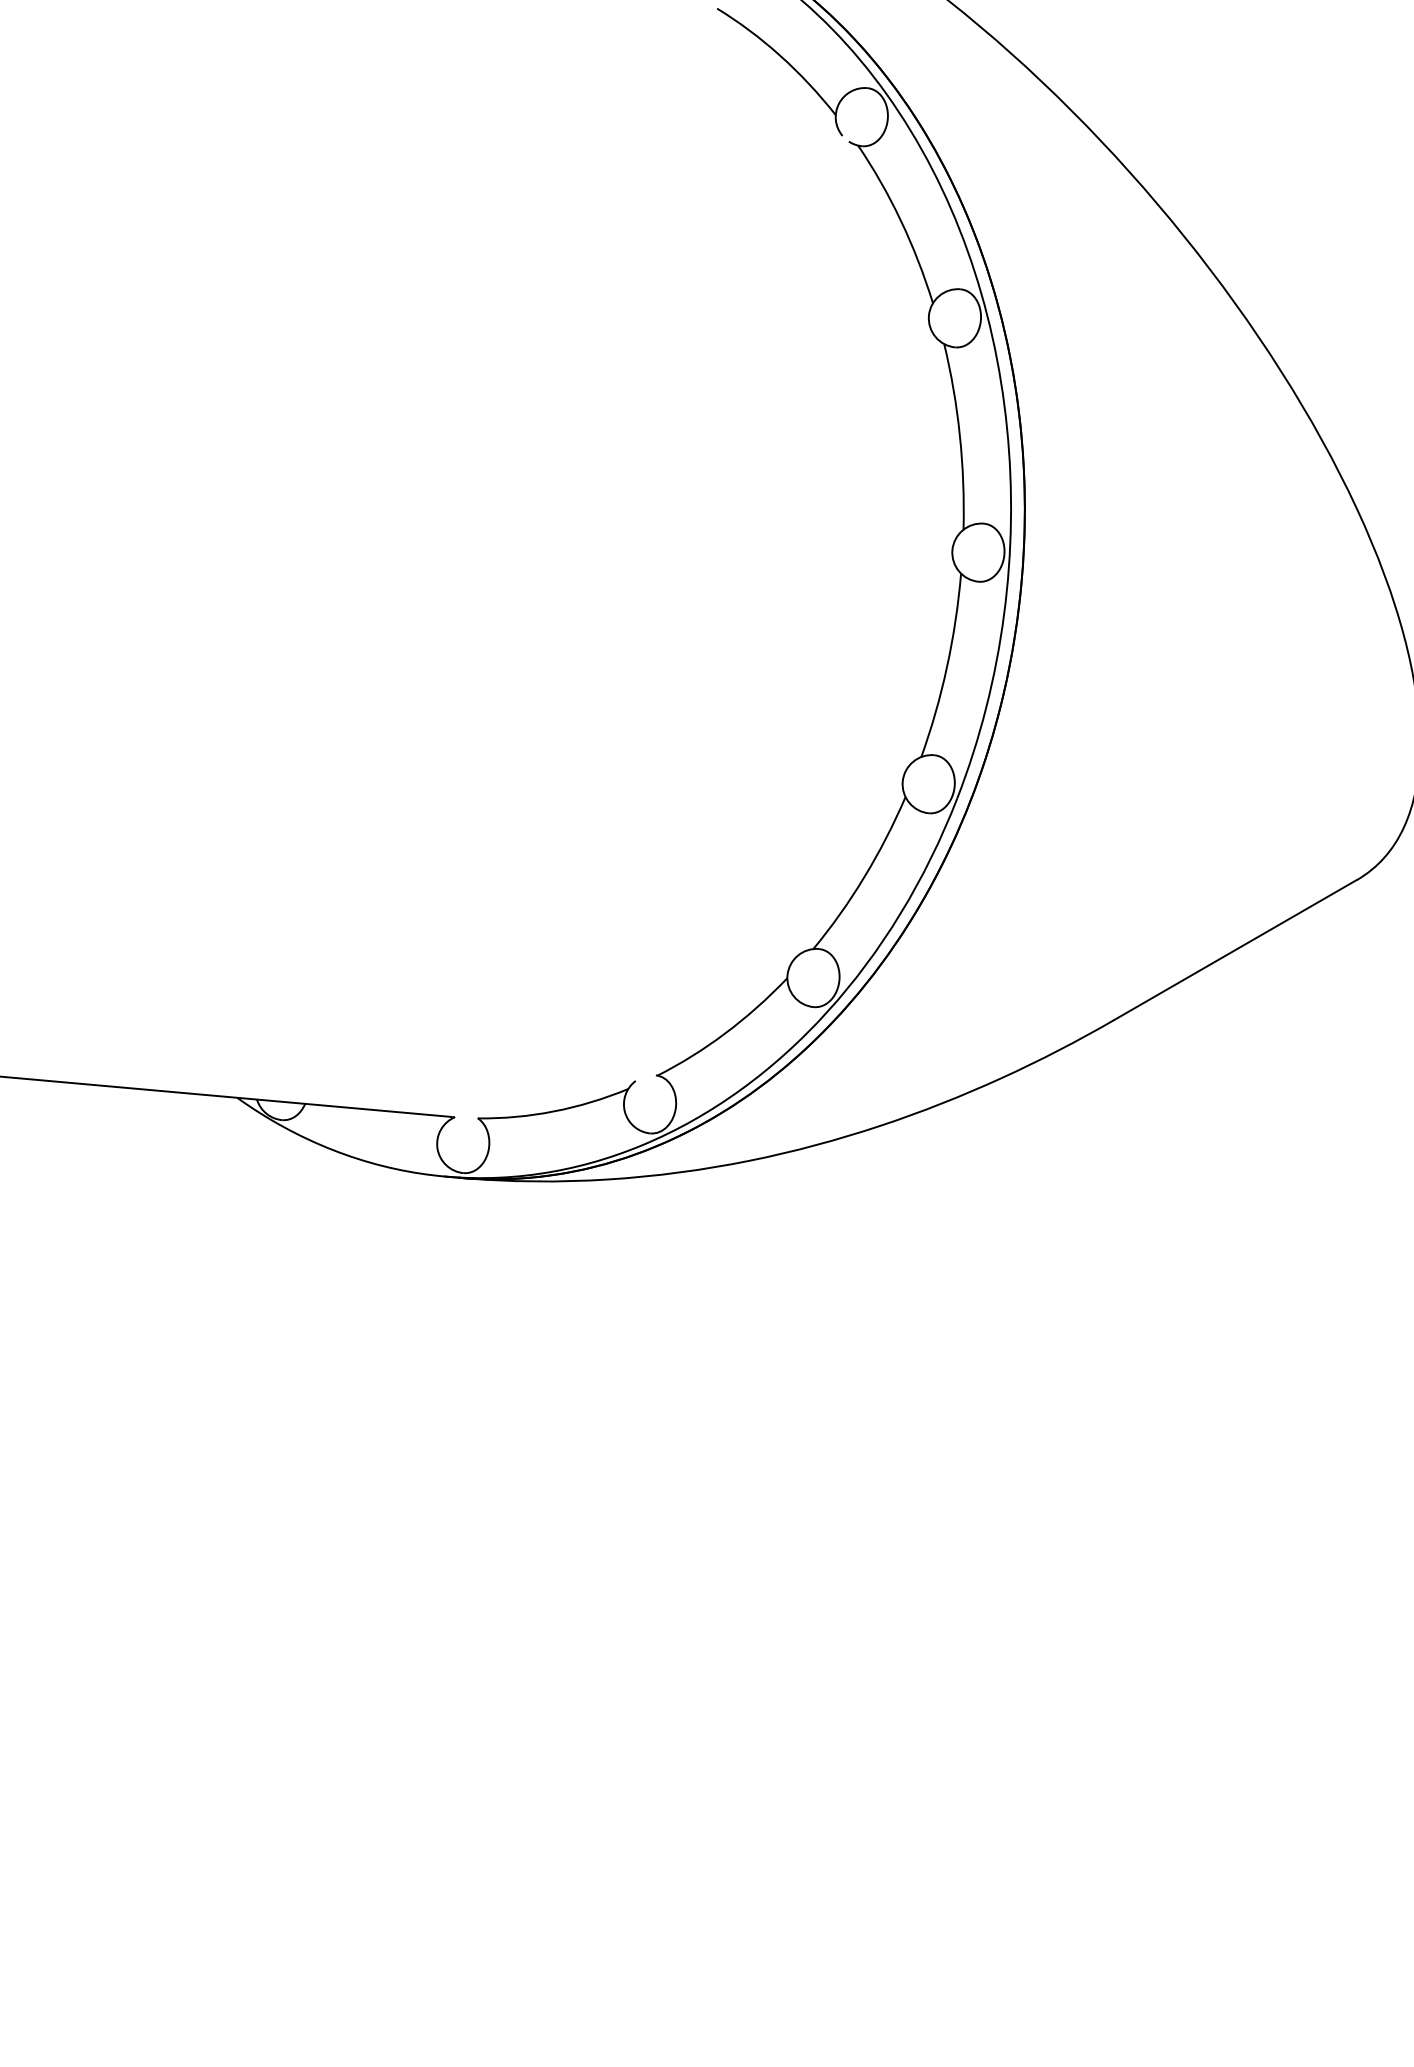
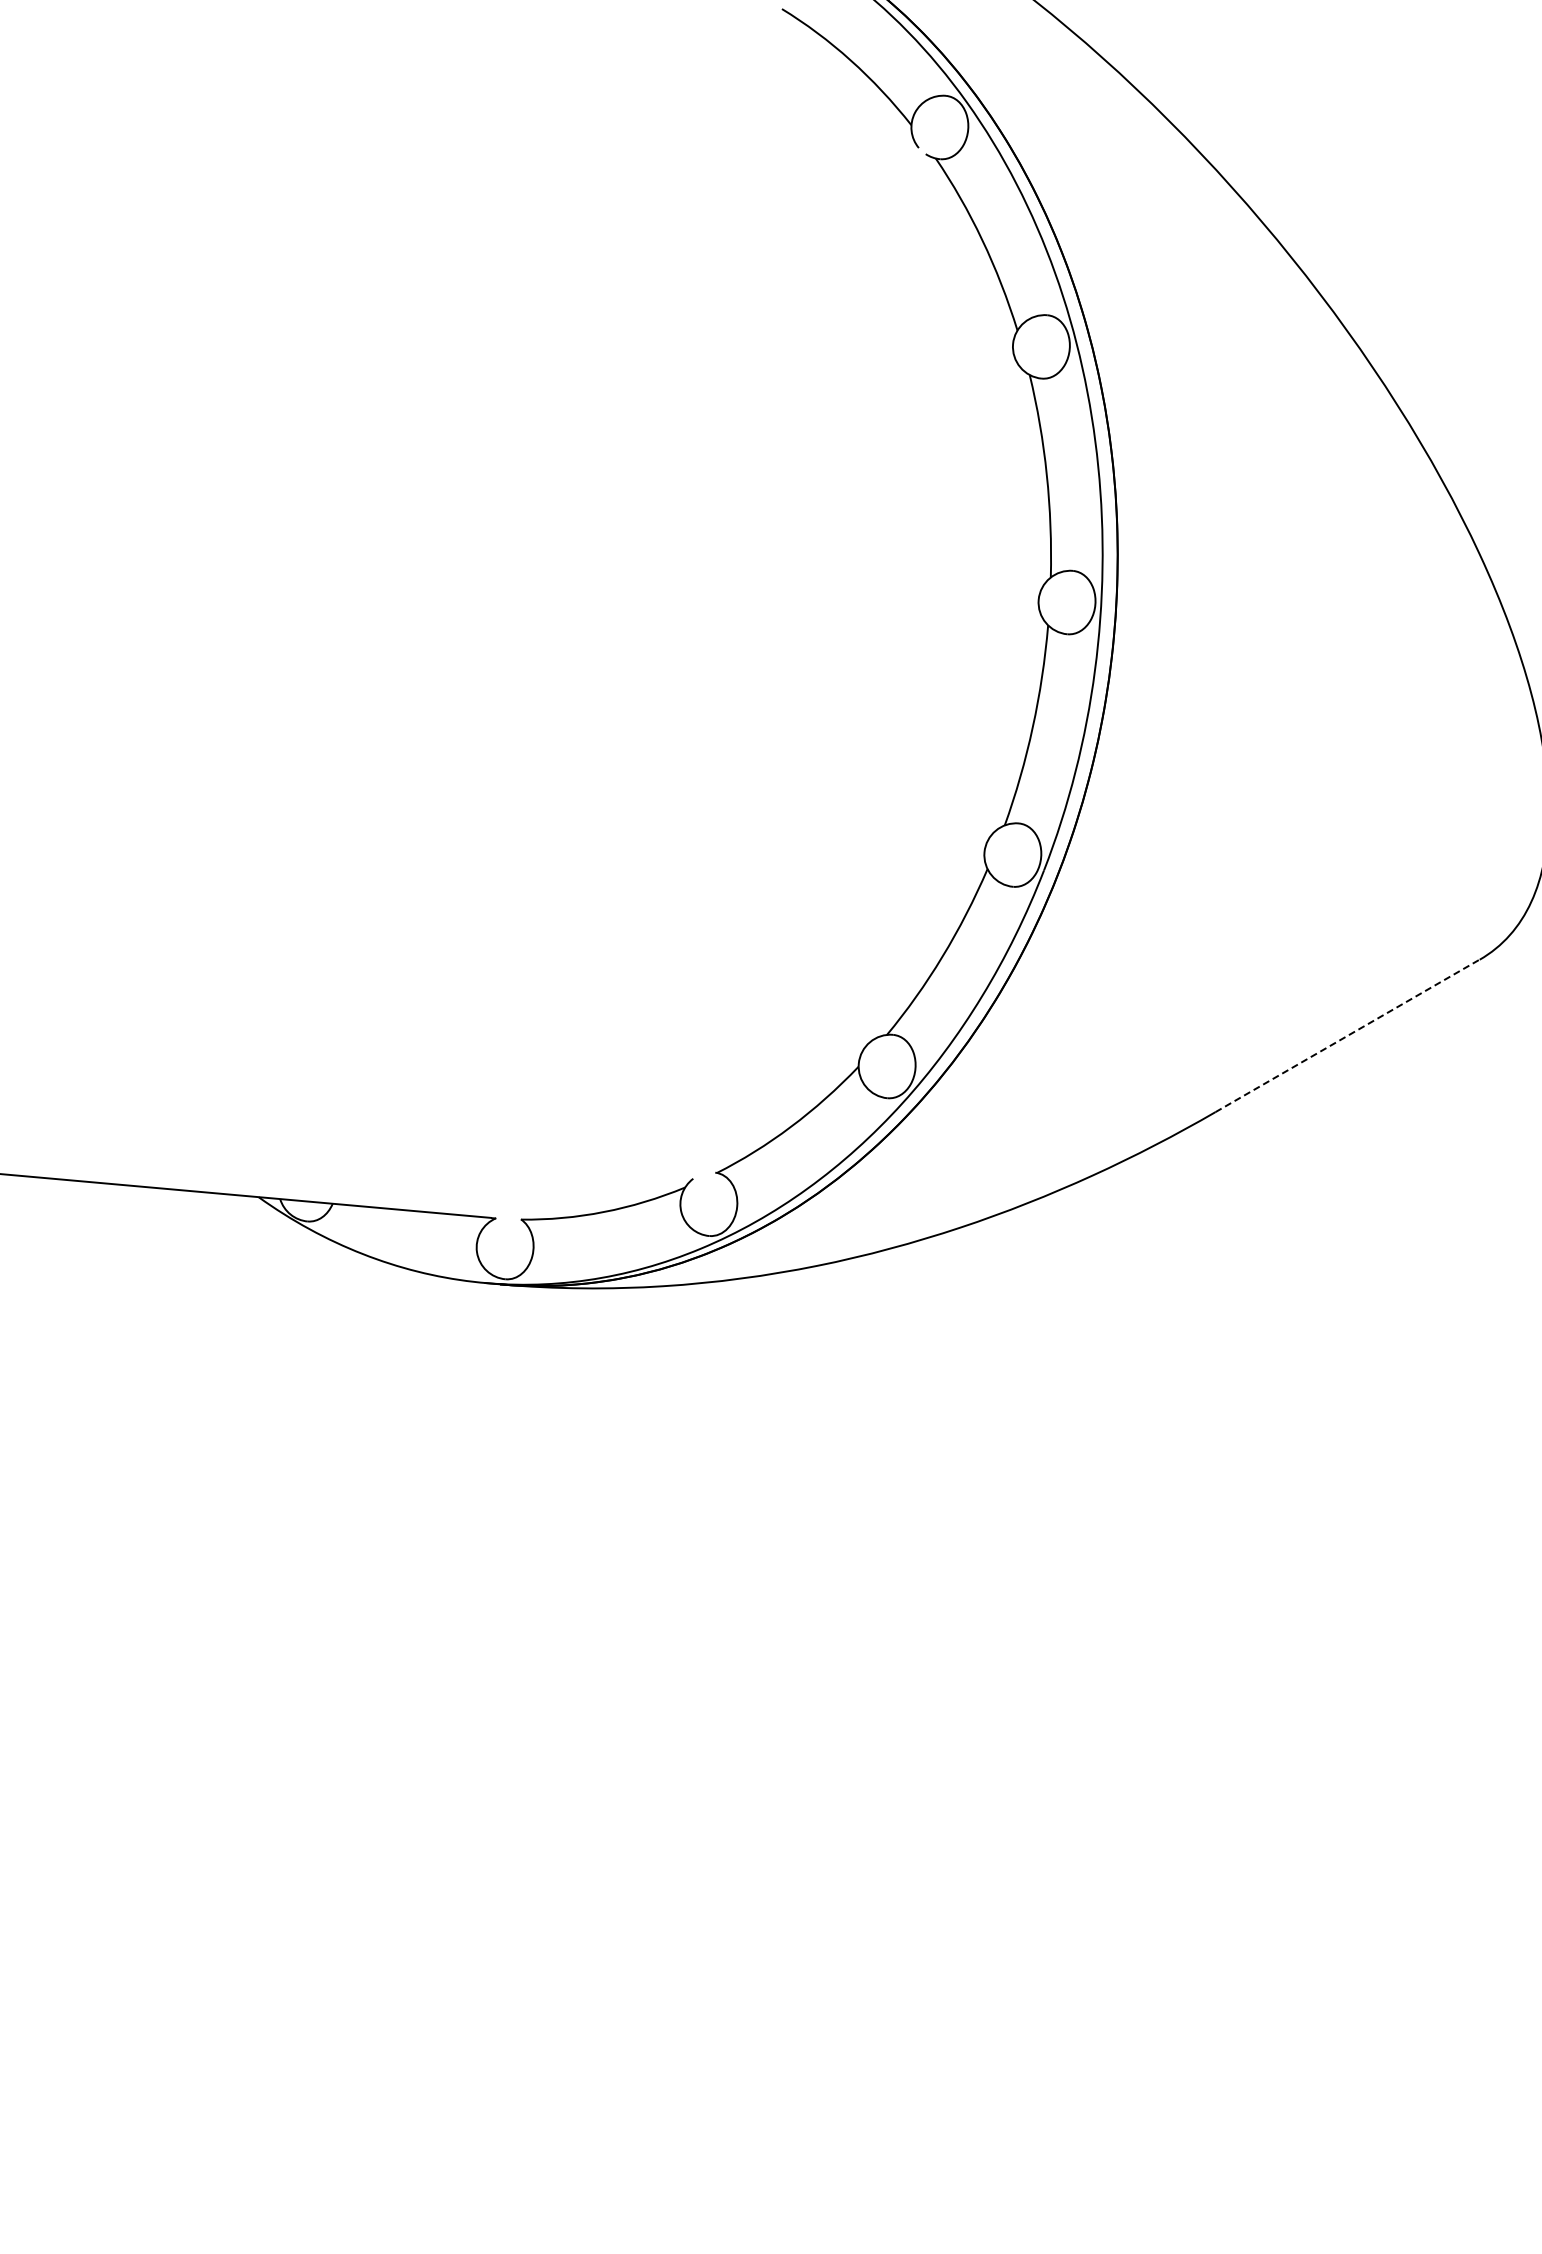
line: (1236, 949) -> (1348, 1035), solid -> dashed

